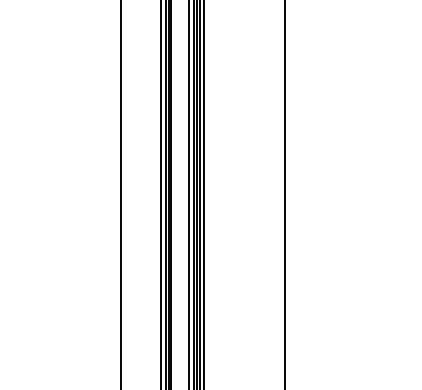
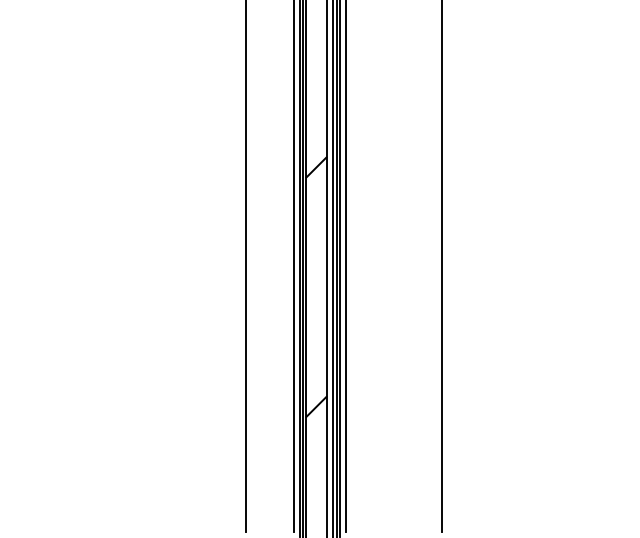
hatch: (179, 255) -> (316, 286), added

